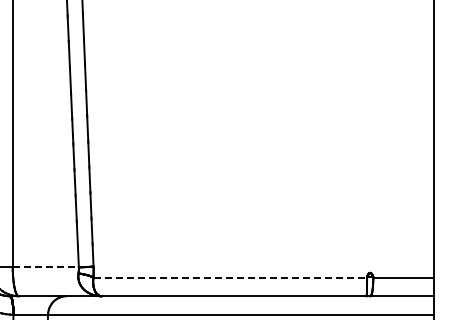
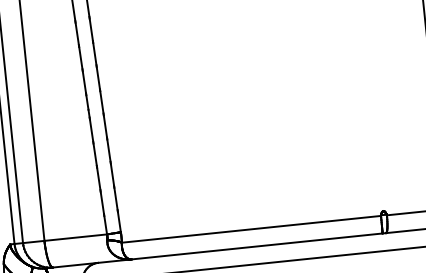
line: (46, 267) -> (76, 237), dashed -> solid
line: (230, 277) -> (251, 229), dashed -> solid

